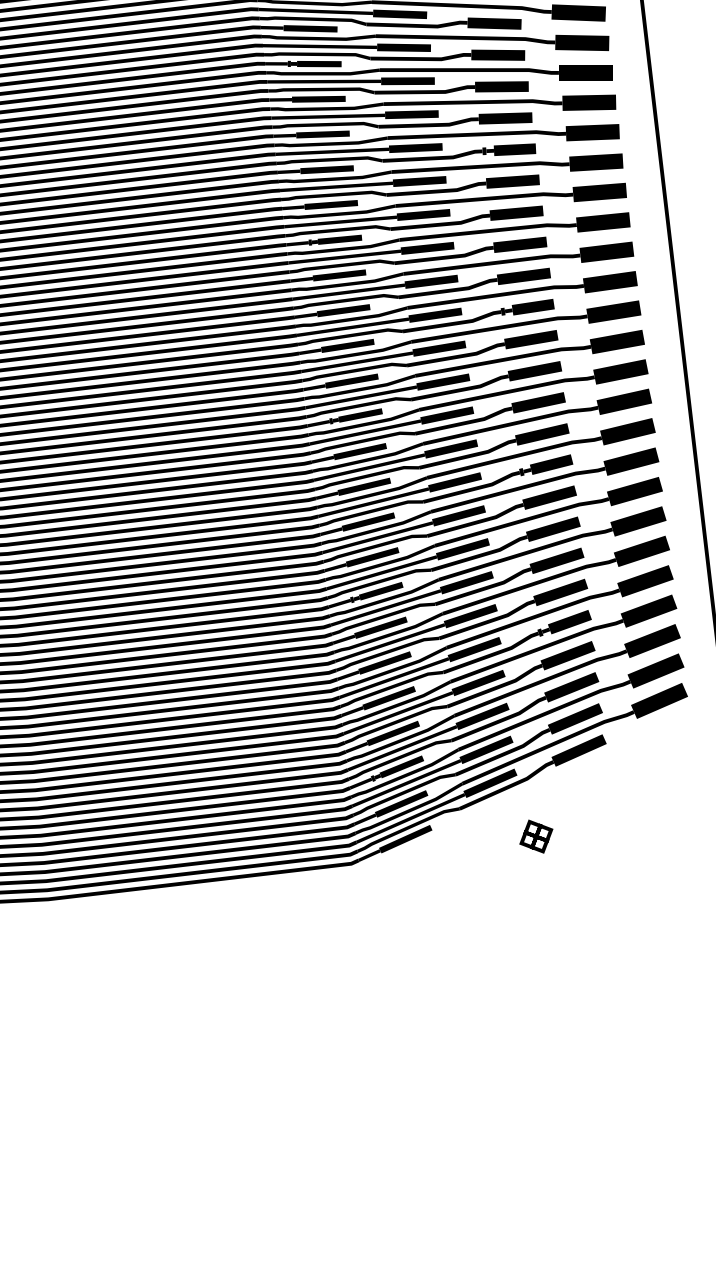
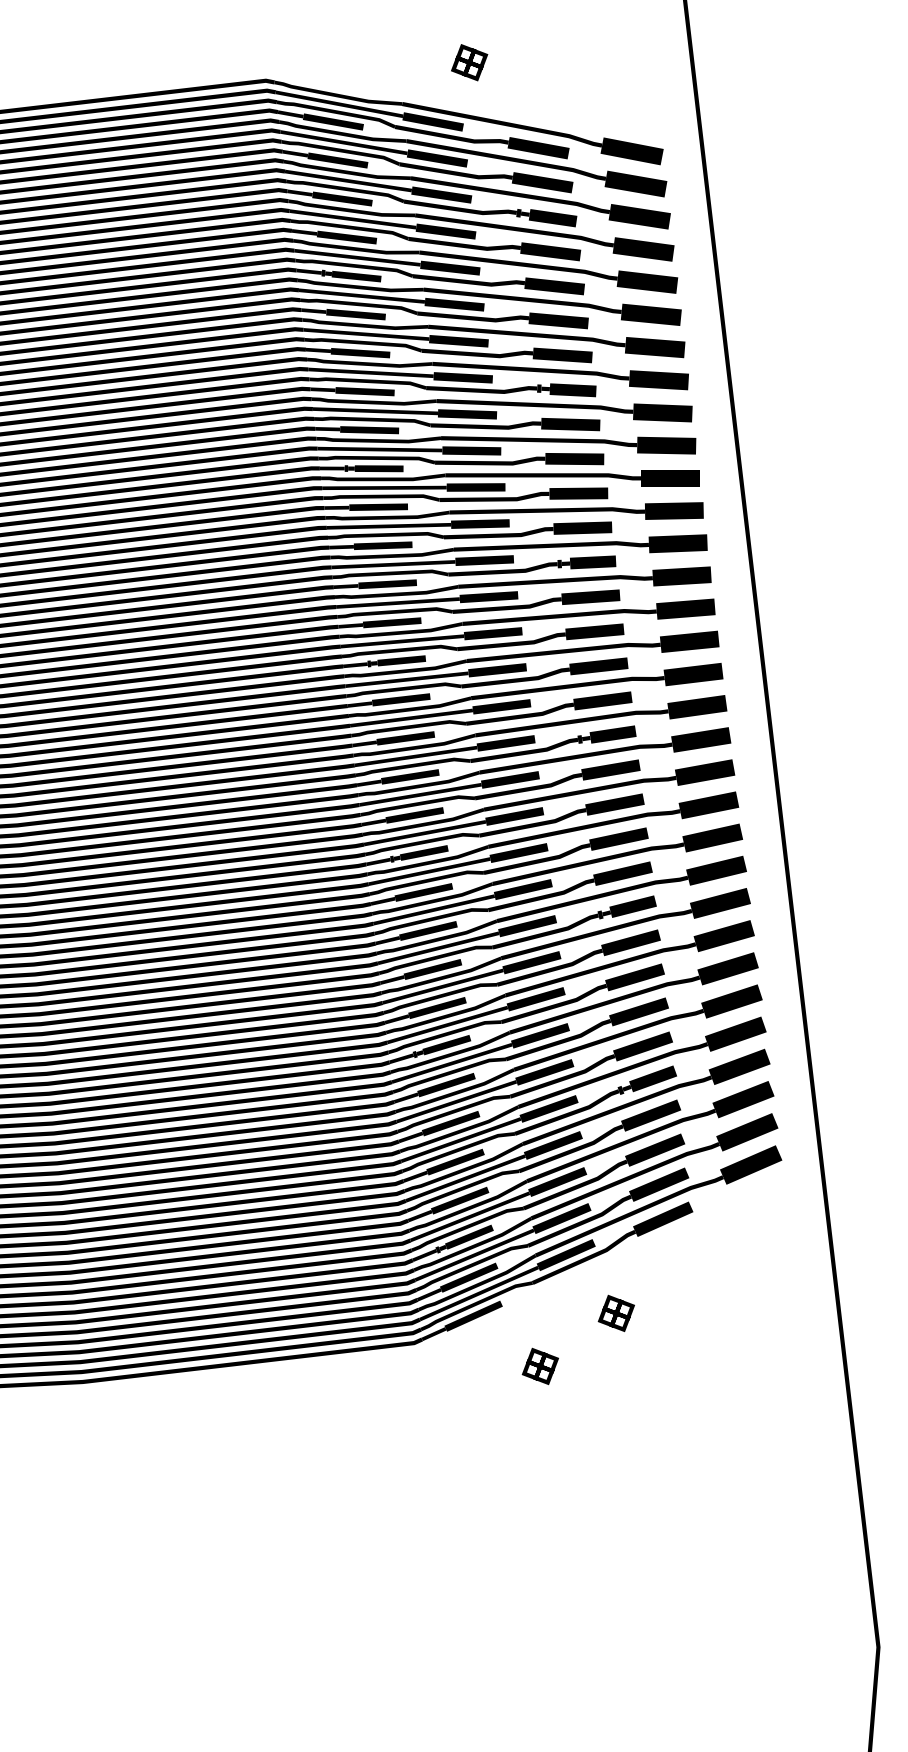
part: (465, 885) -> (539, 1366), added

